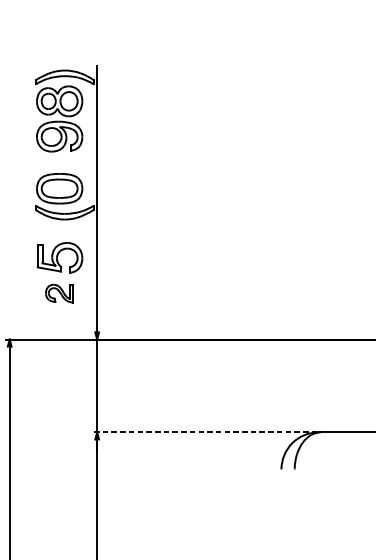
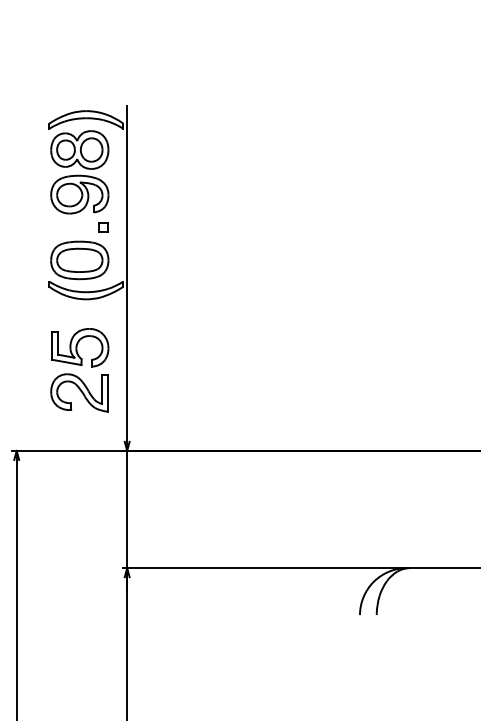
part: (78, 162) -> (103, 227), added
part: (59, 293) -> (79, 392), size x1.67
line: (205, 432) -> (263, 568), dashed -> solid

